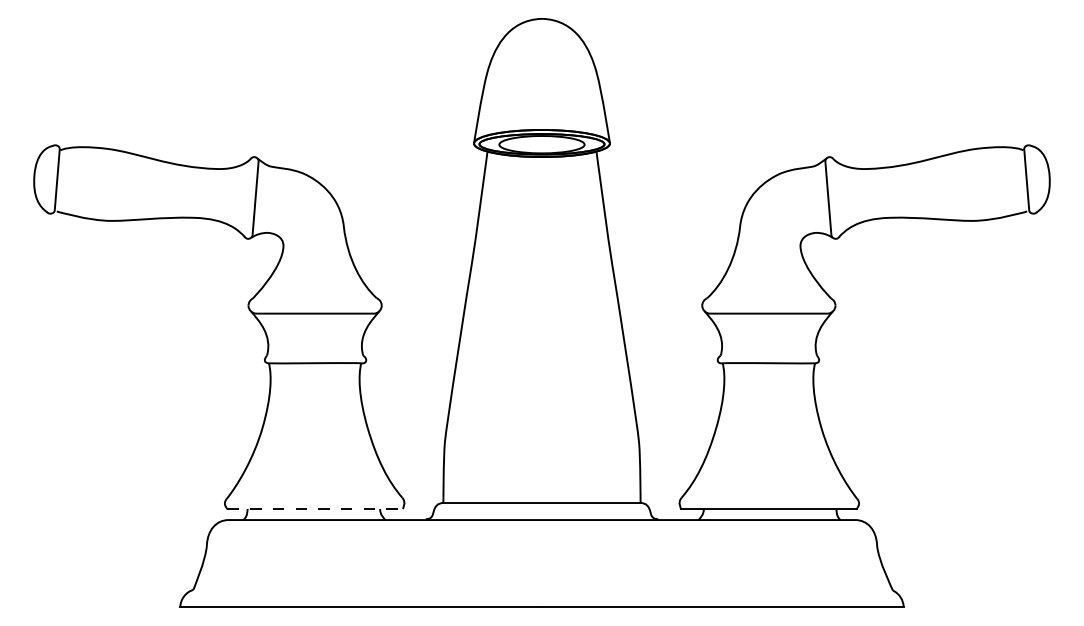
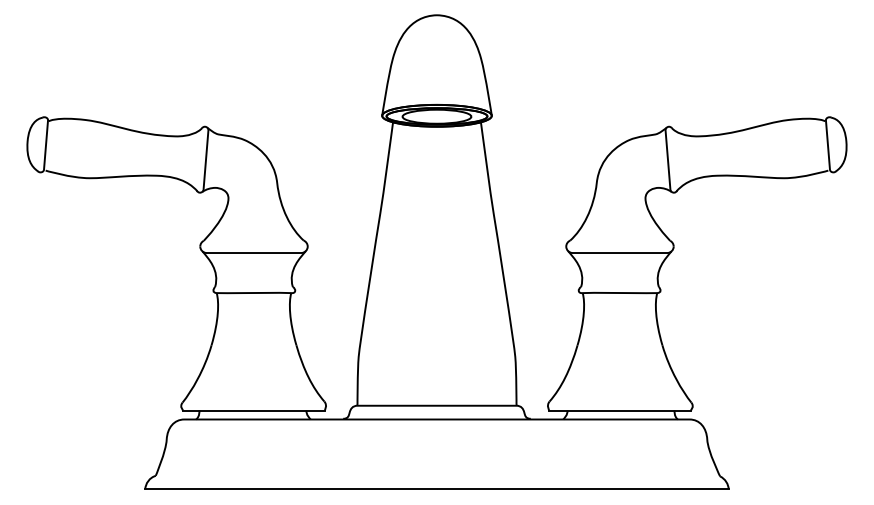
line: (315, 508) -> (254, 410), dashed -> solid

